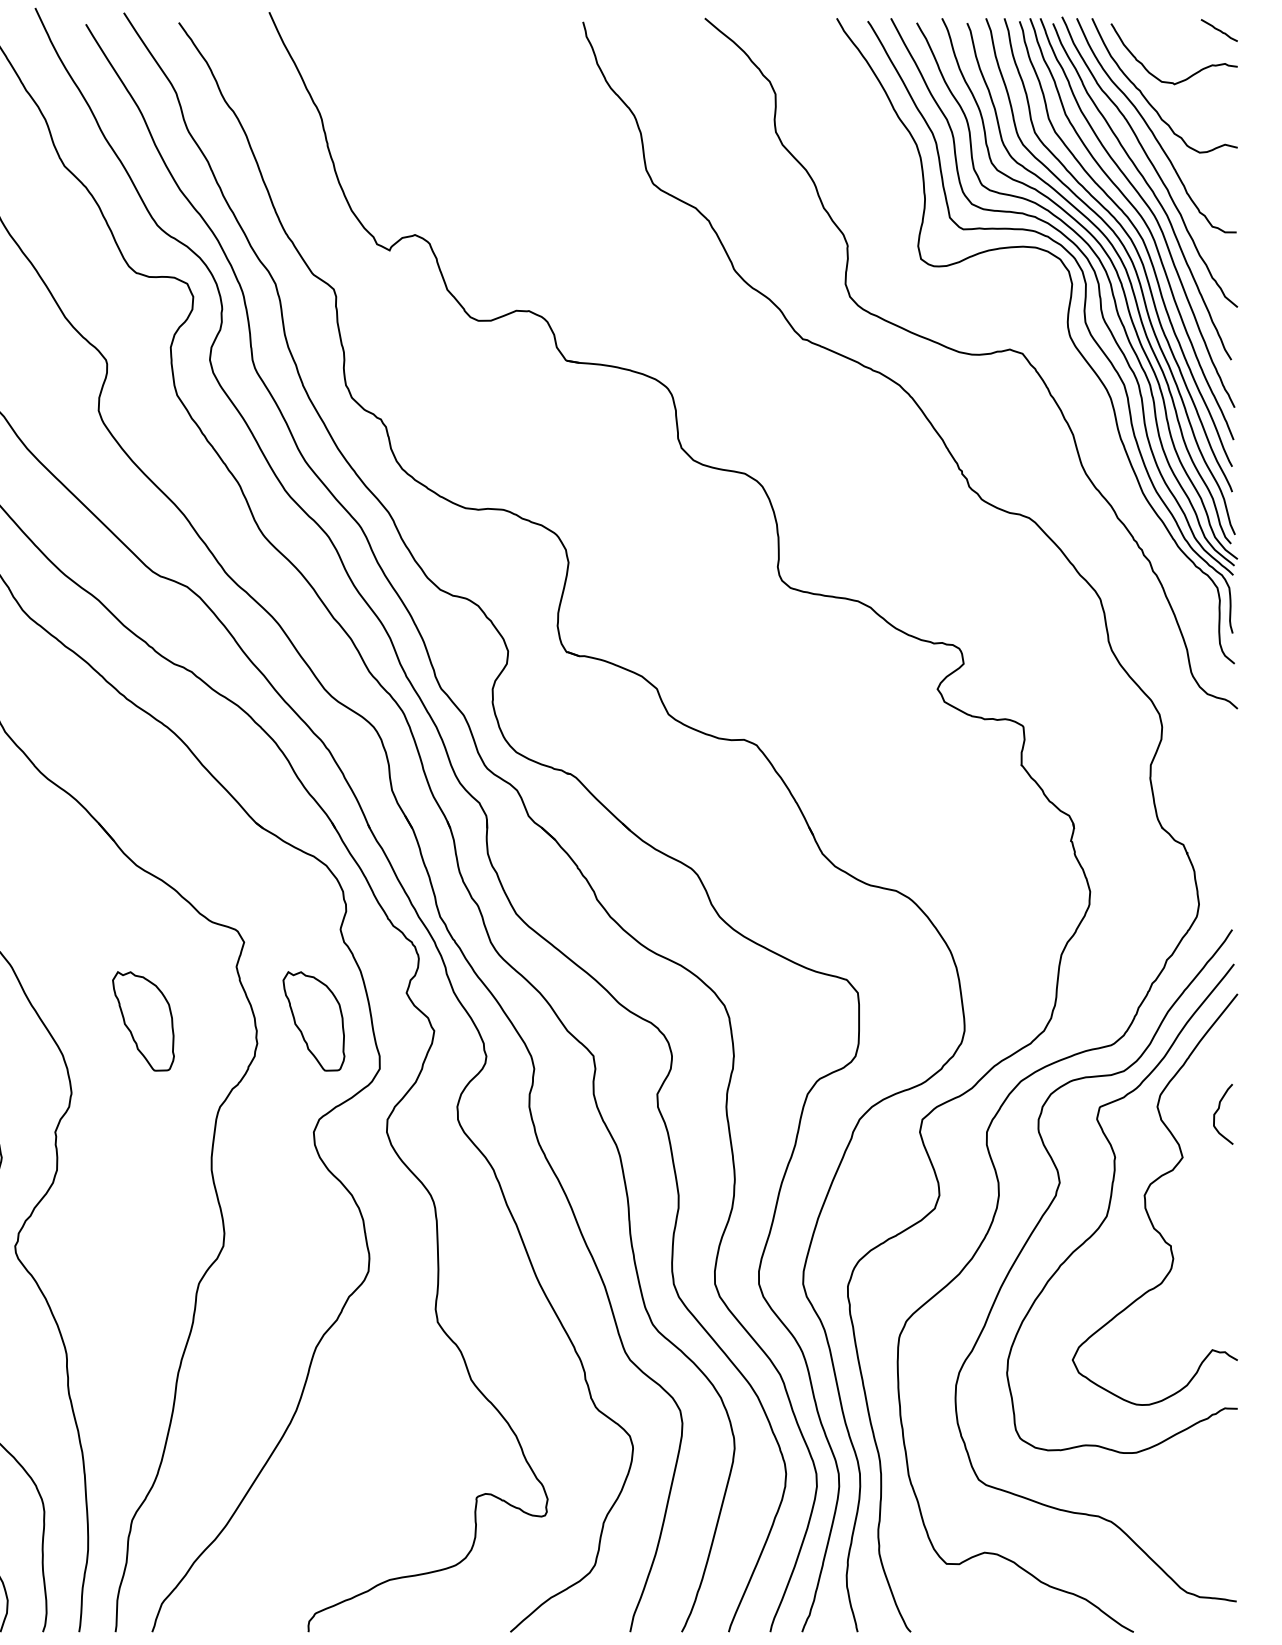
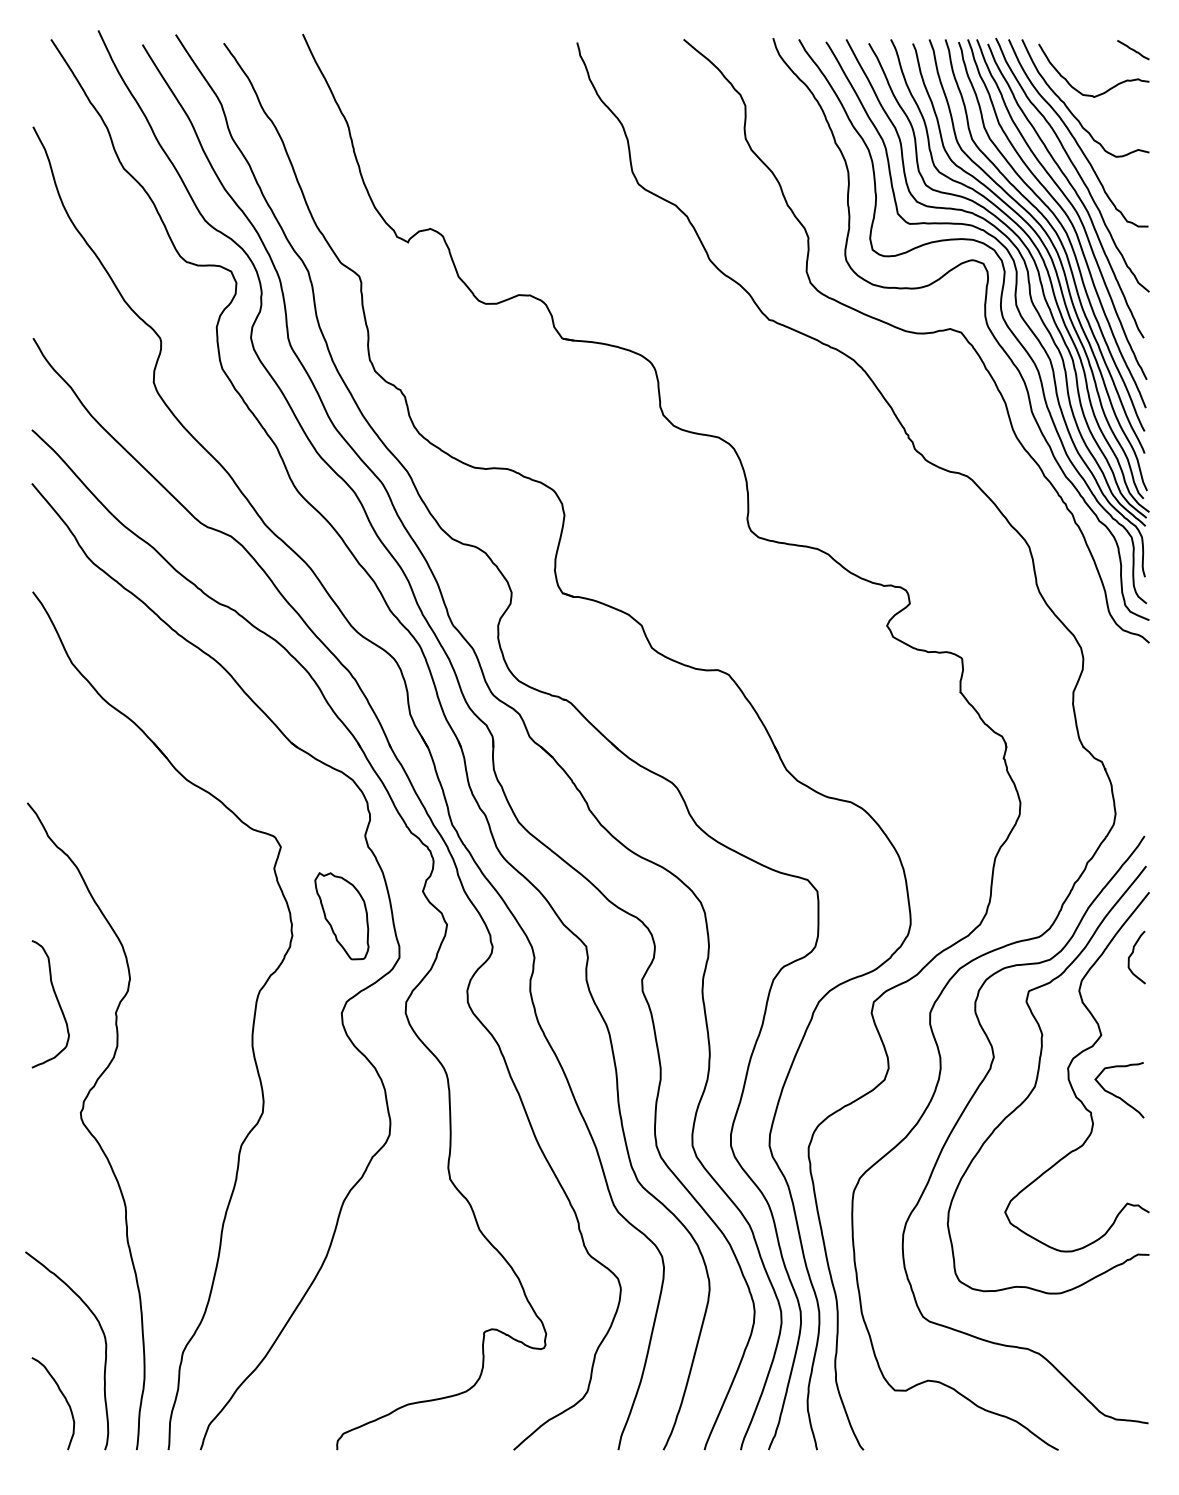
curve: (1050, 342) -> (985, 322), added
part: (143, 1021) -> (192, 916), removed
curve: (1219, 1109) -> (1133, 953), moved
curve: (1200, 1226) -> (1116, 1095), added

